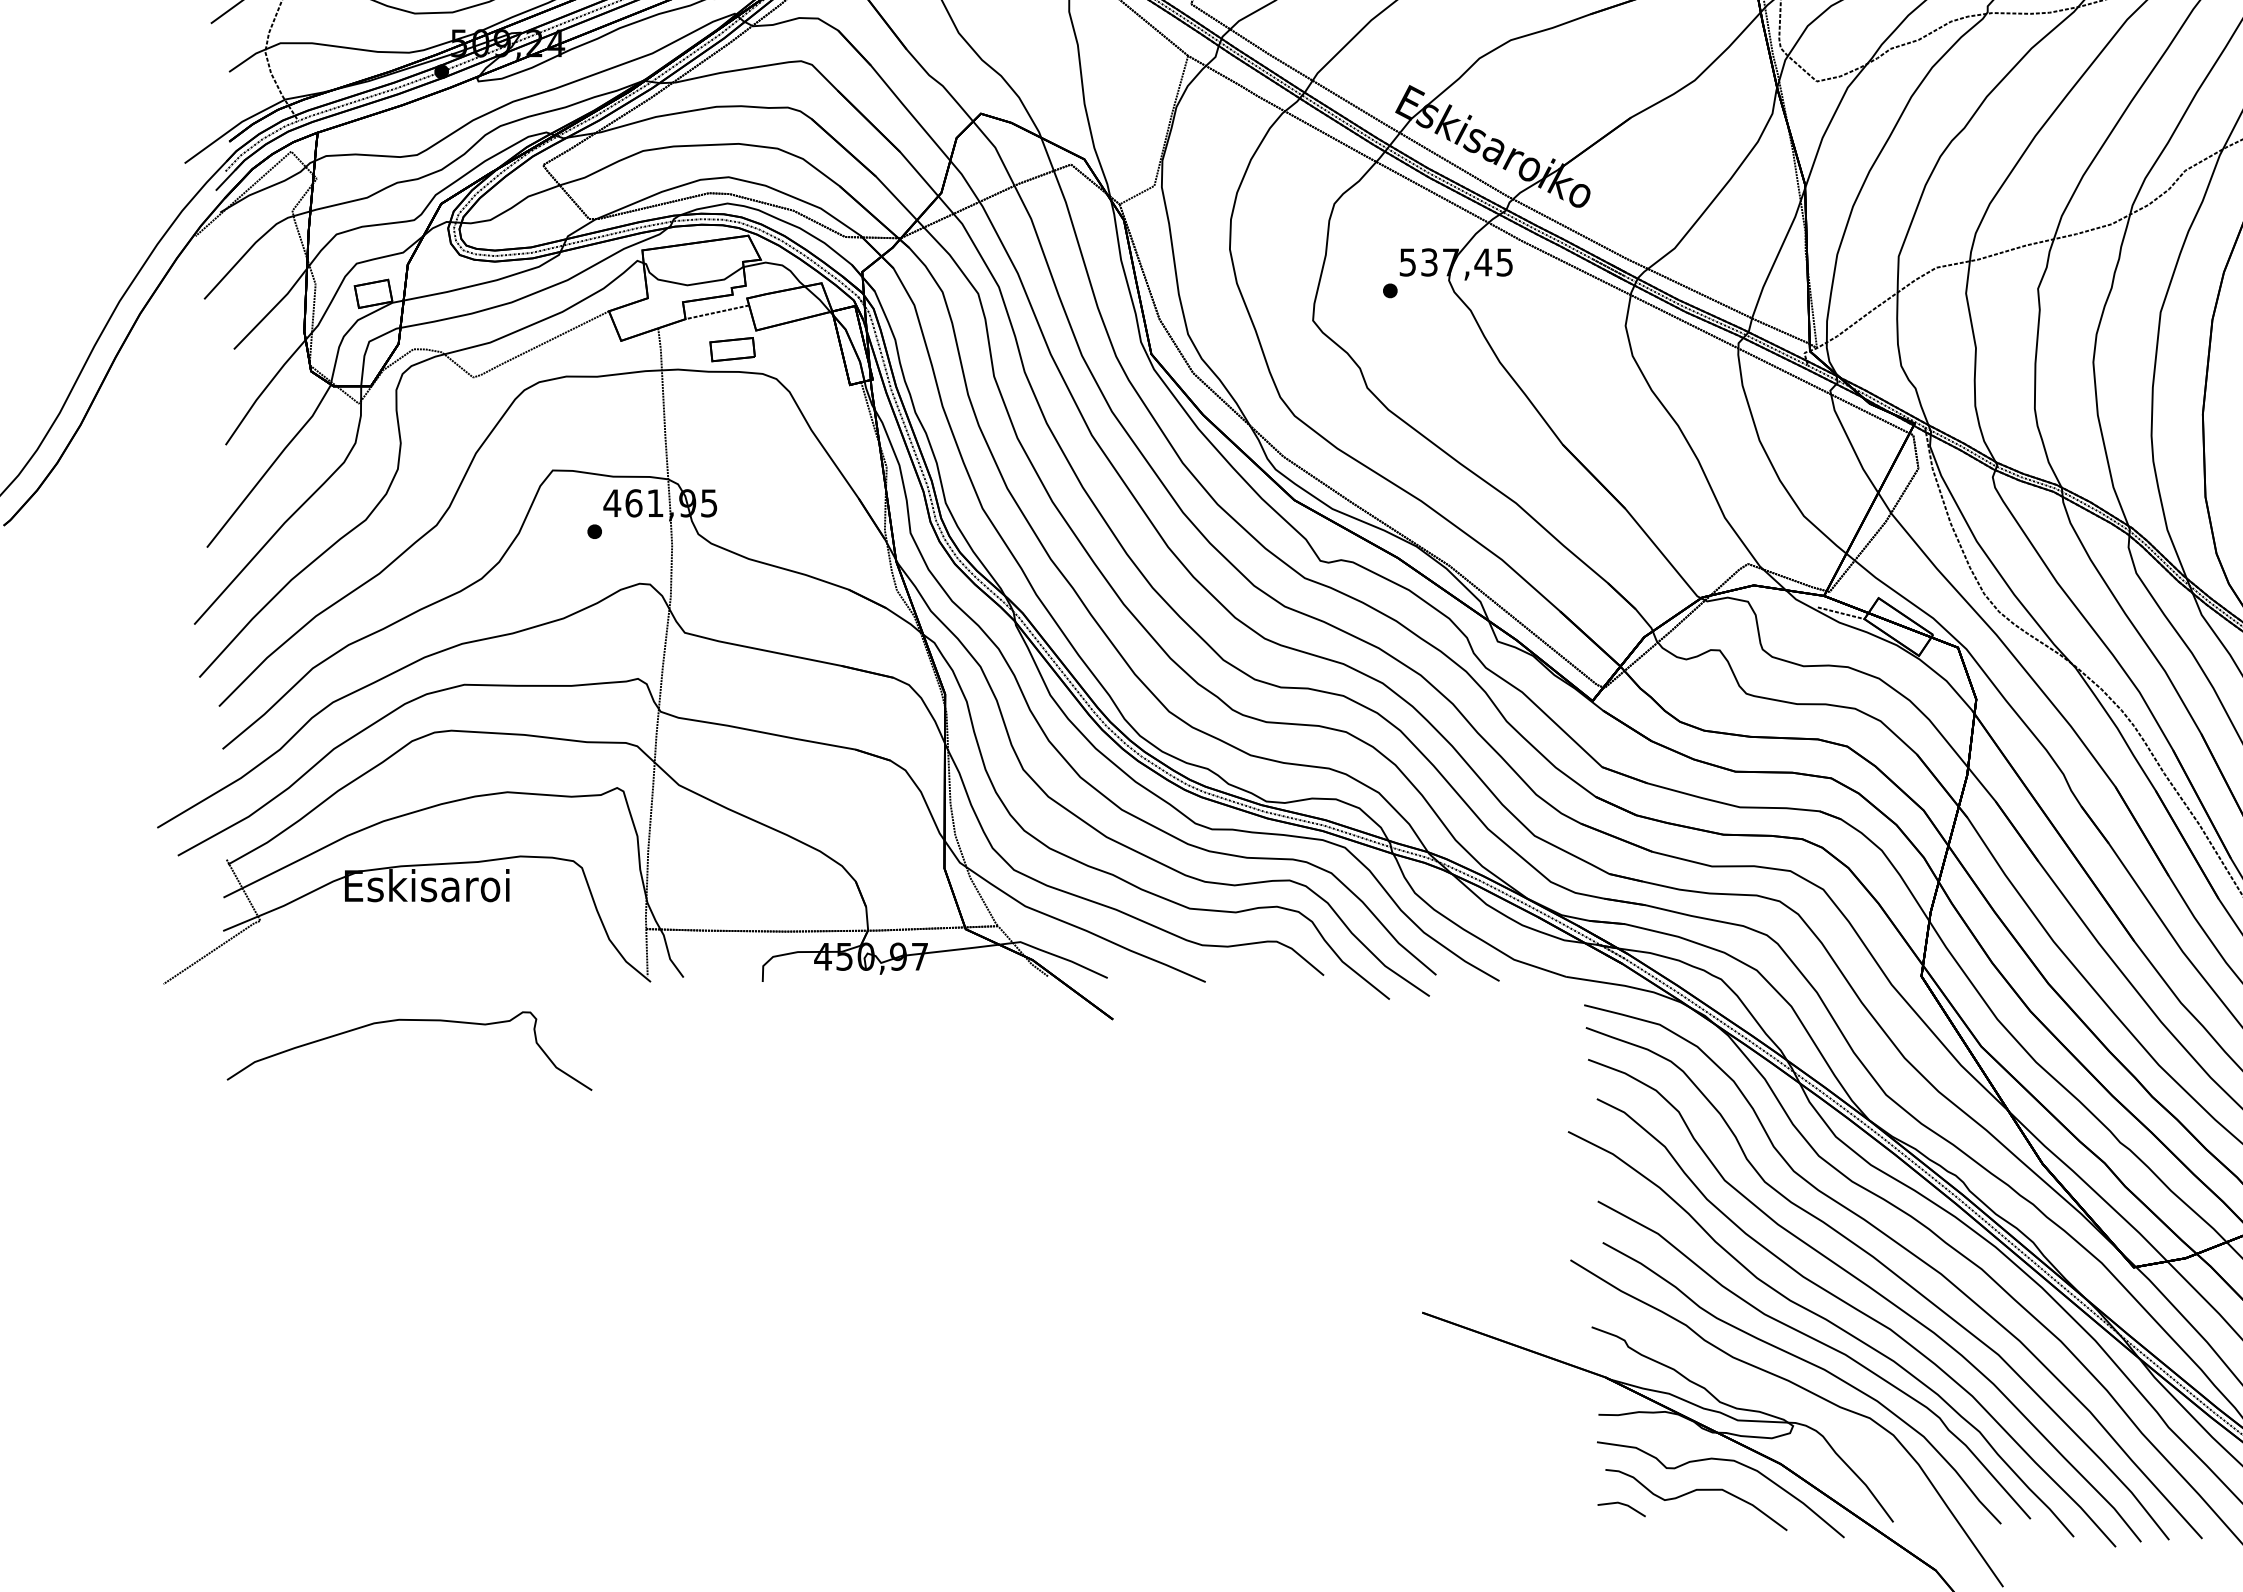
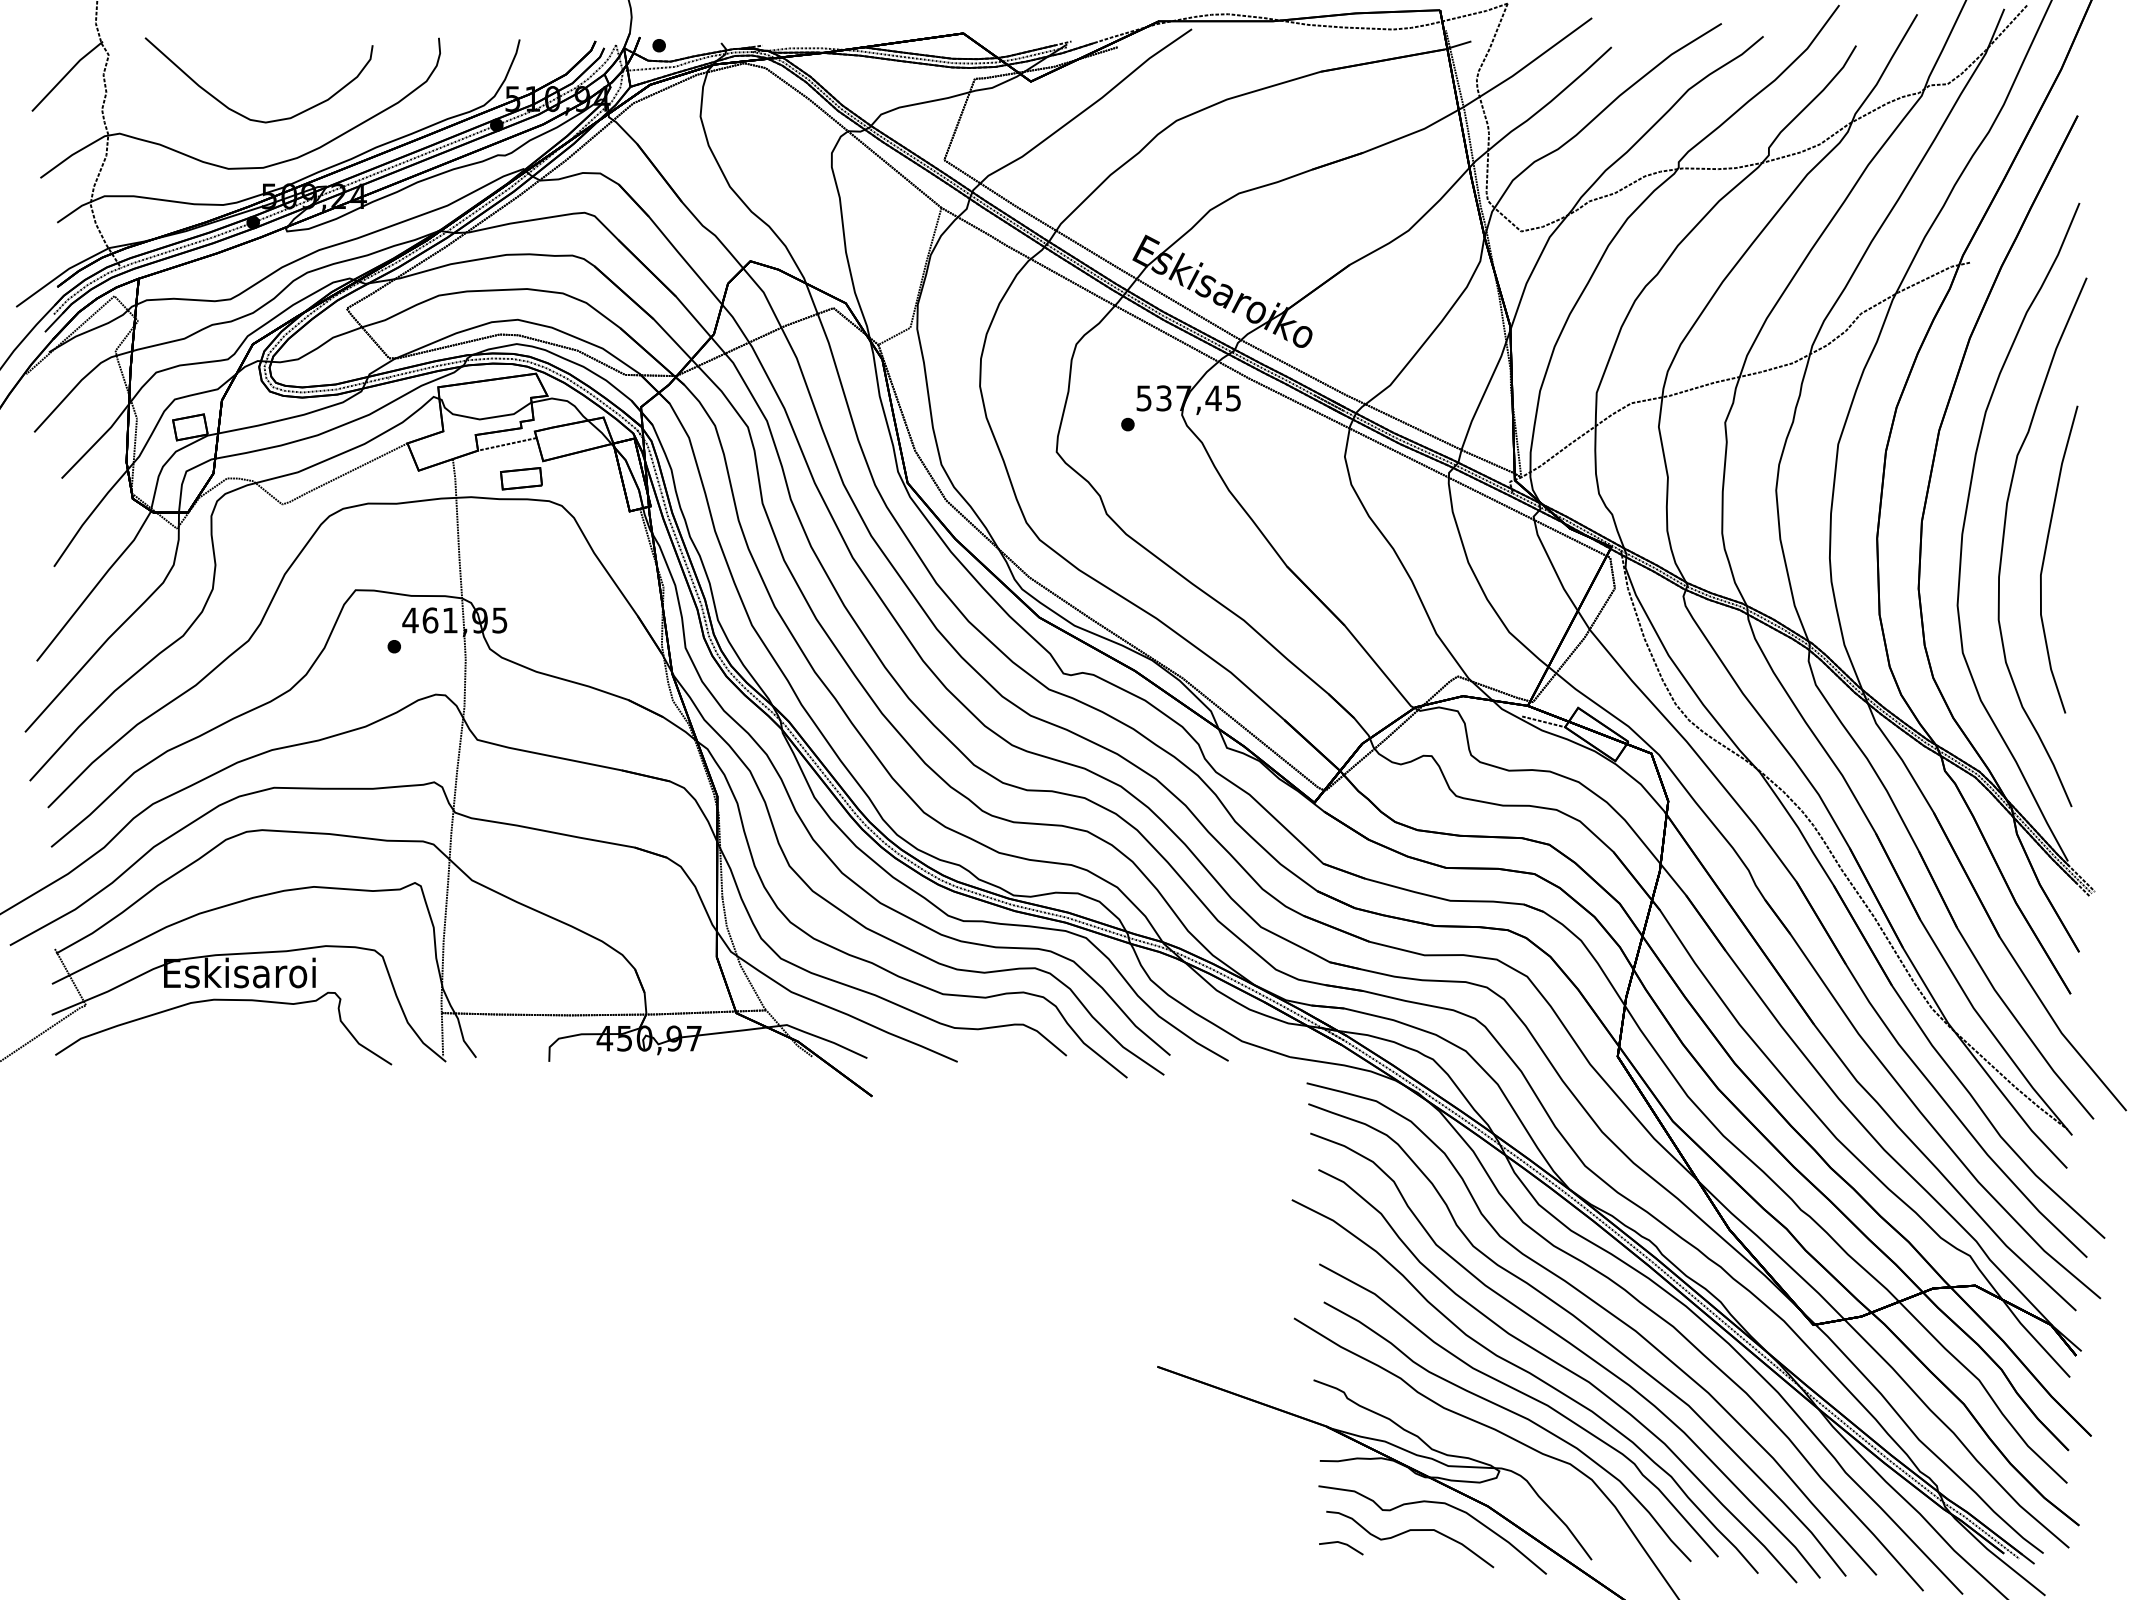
curve: (409, 1020) -> (223, 1000), moved

